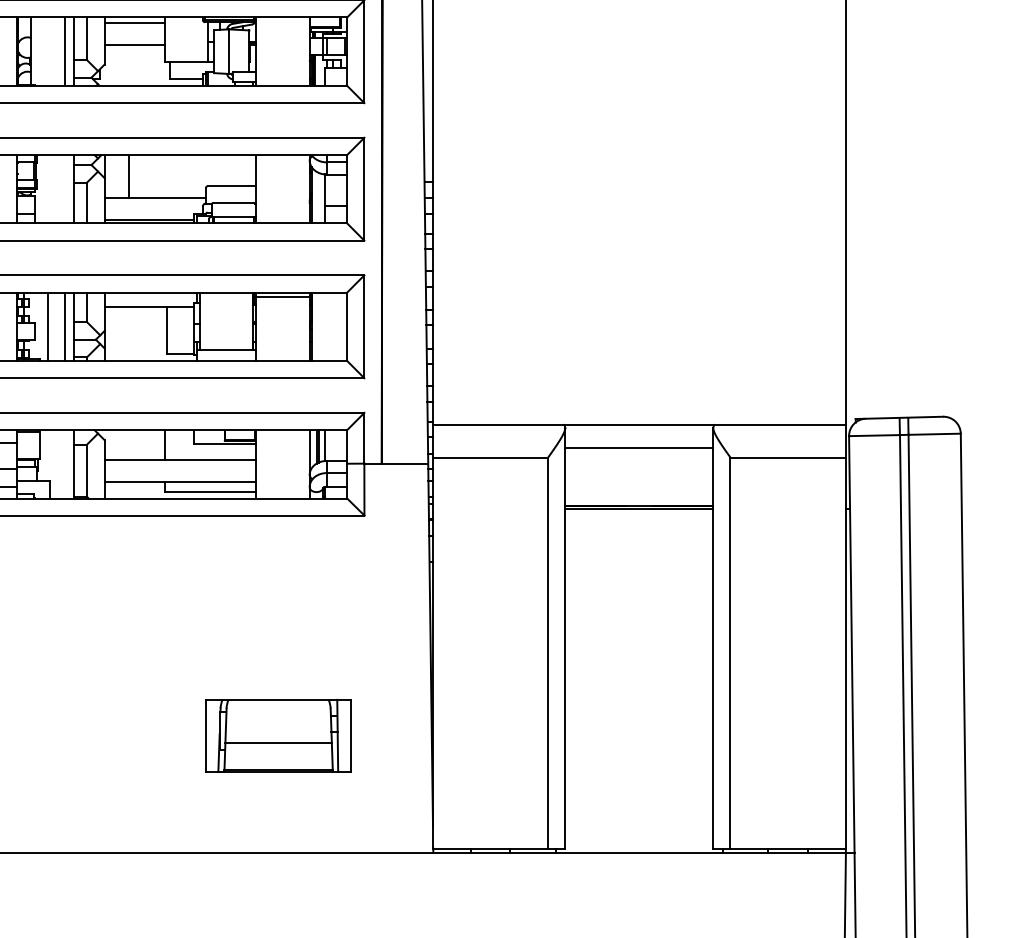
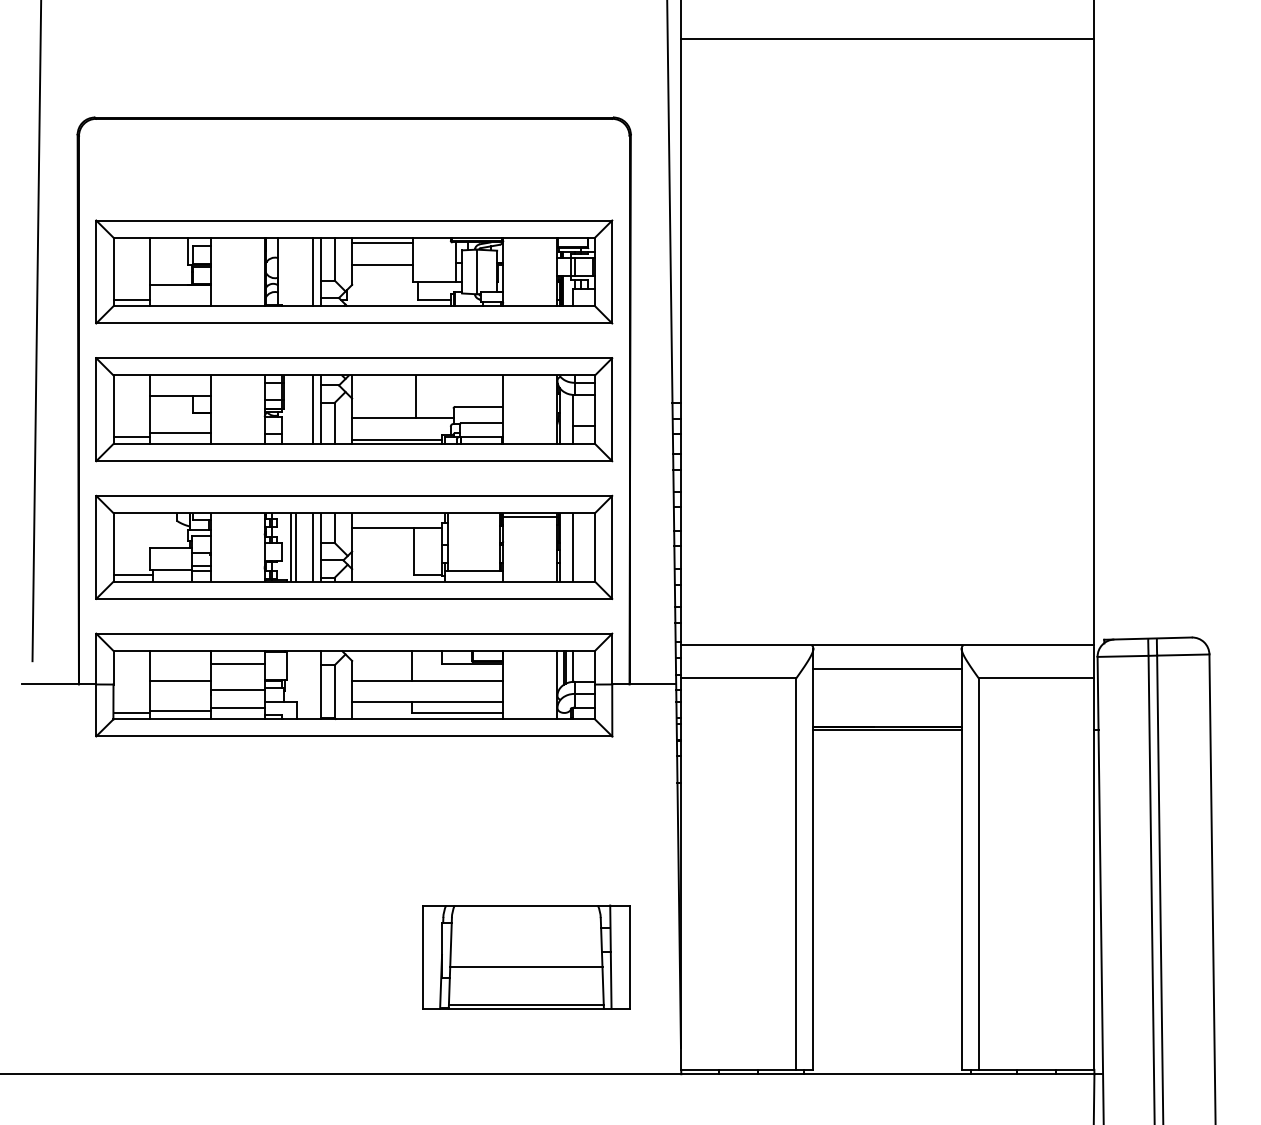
line: (128, 176) -> (415, 396), moved
line: (65, 189) -> (312, 409), added
line: (43, 326) -> (290, 547), added
line: (324, 326) -> (572, 547), added
part: (278, 735) -> (526, 956), size x1.43

